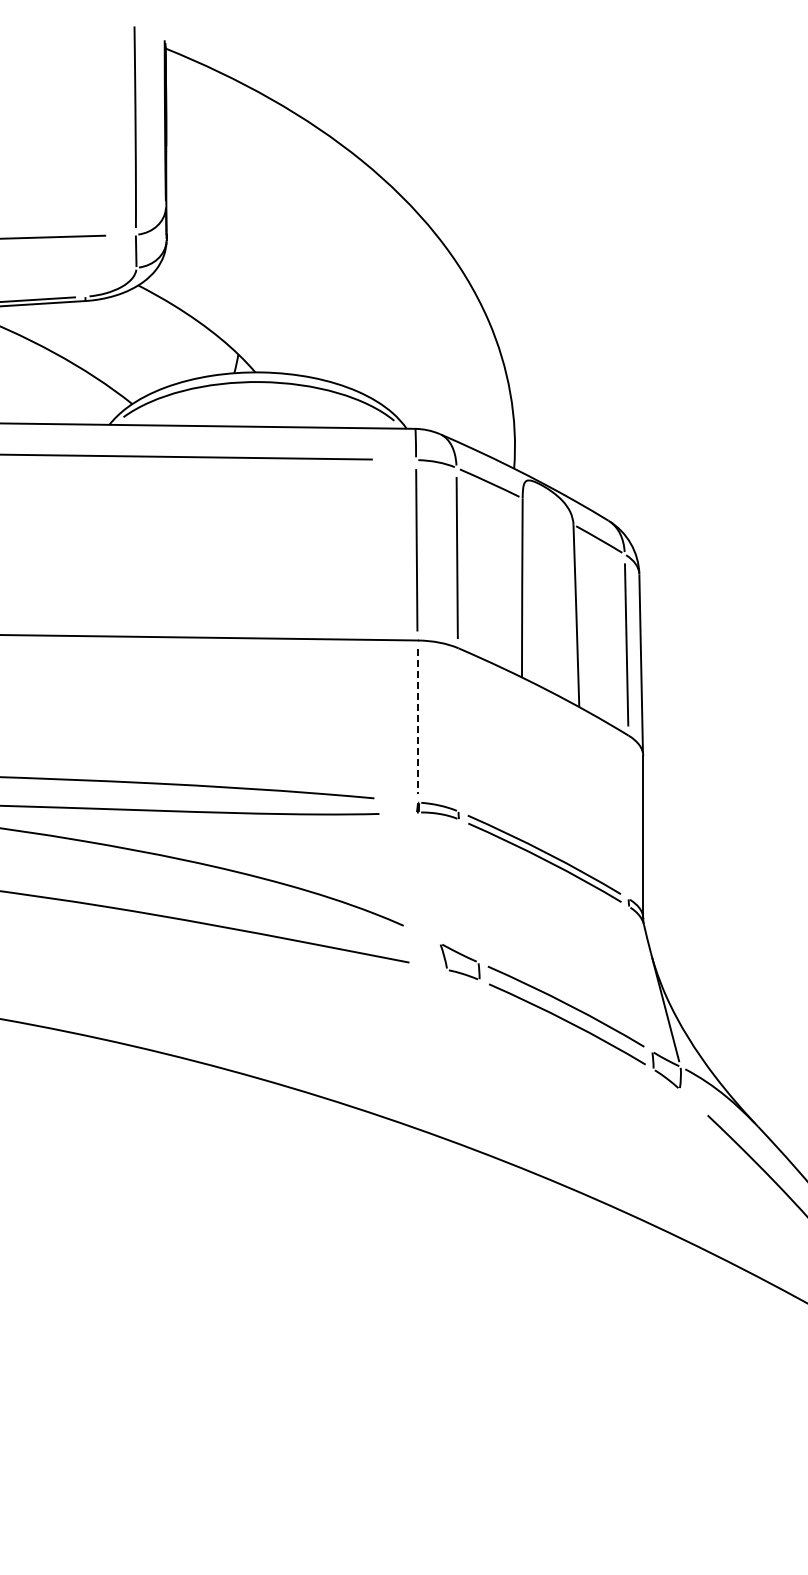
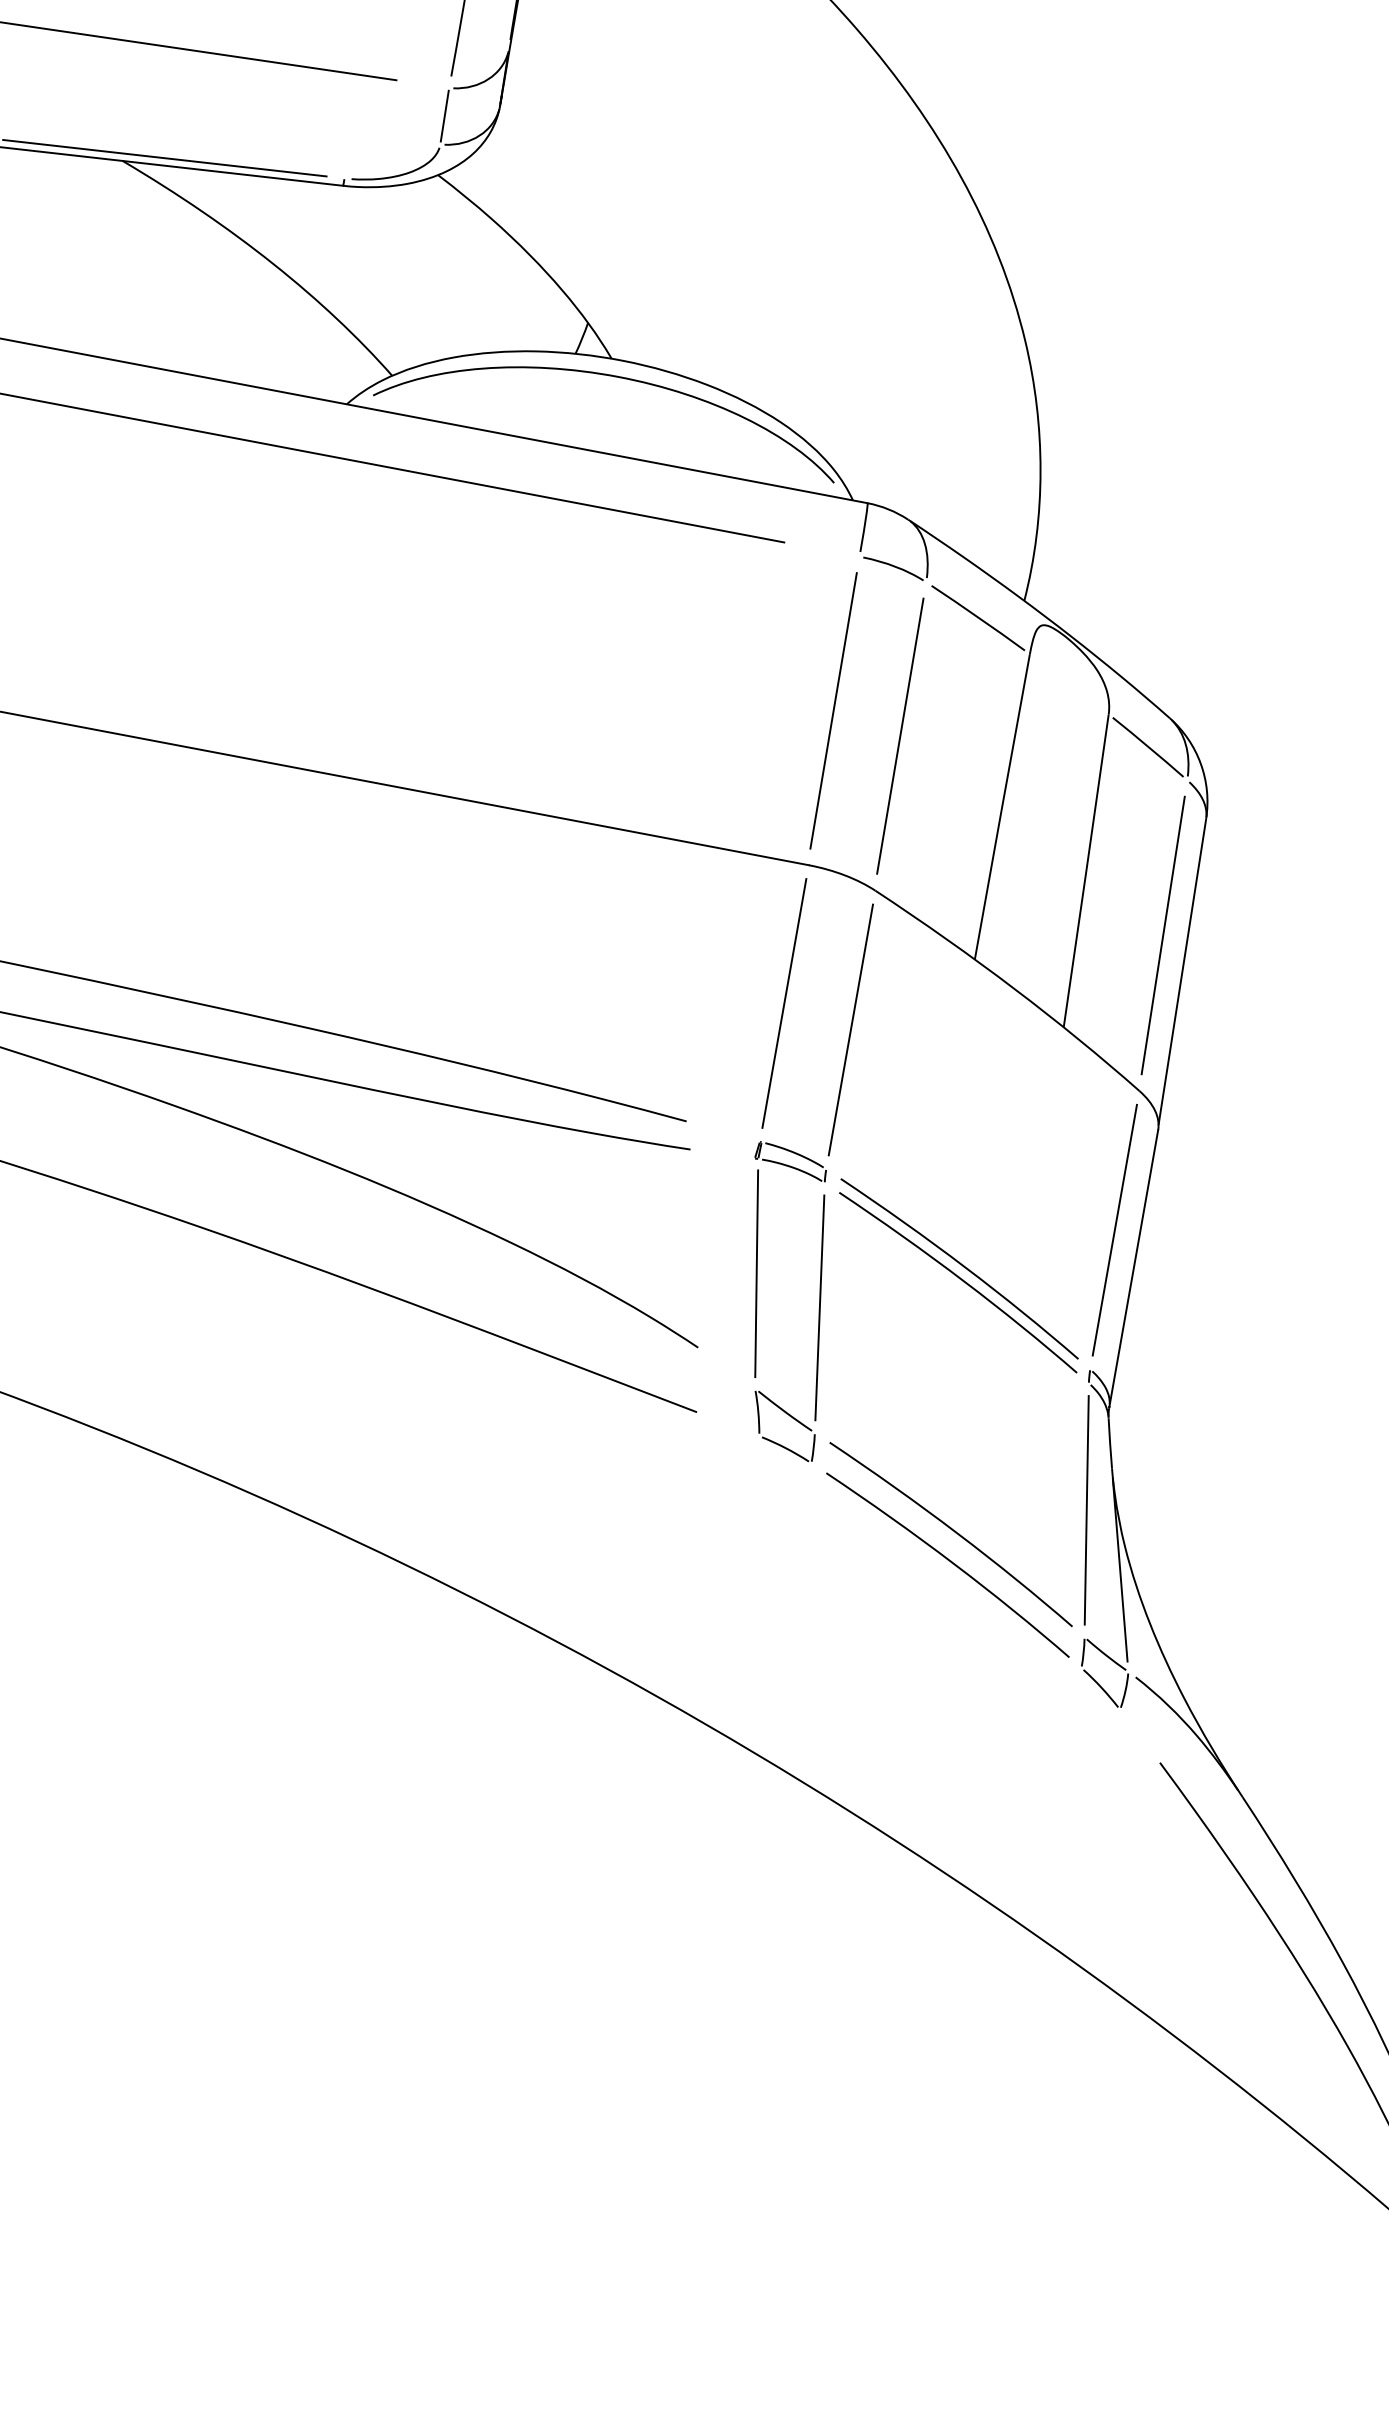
line: (418, 721) -> (785, 1003), dashed -> solid
line: (458, 729) -> (850, 1029), added
line: (628, 816) -> (1114, 1228), added
line: (429, 877) -> (756, 1273), added
line: (468, 890) -> (819, 1306), added
line: (640, 979) -> (1086, 1510), added

